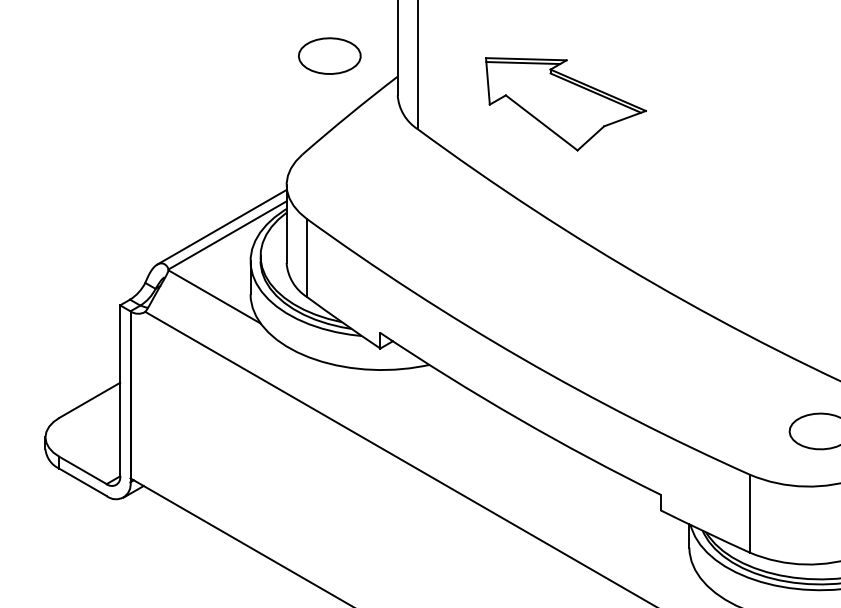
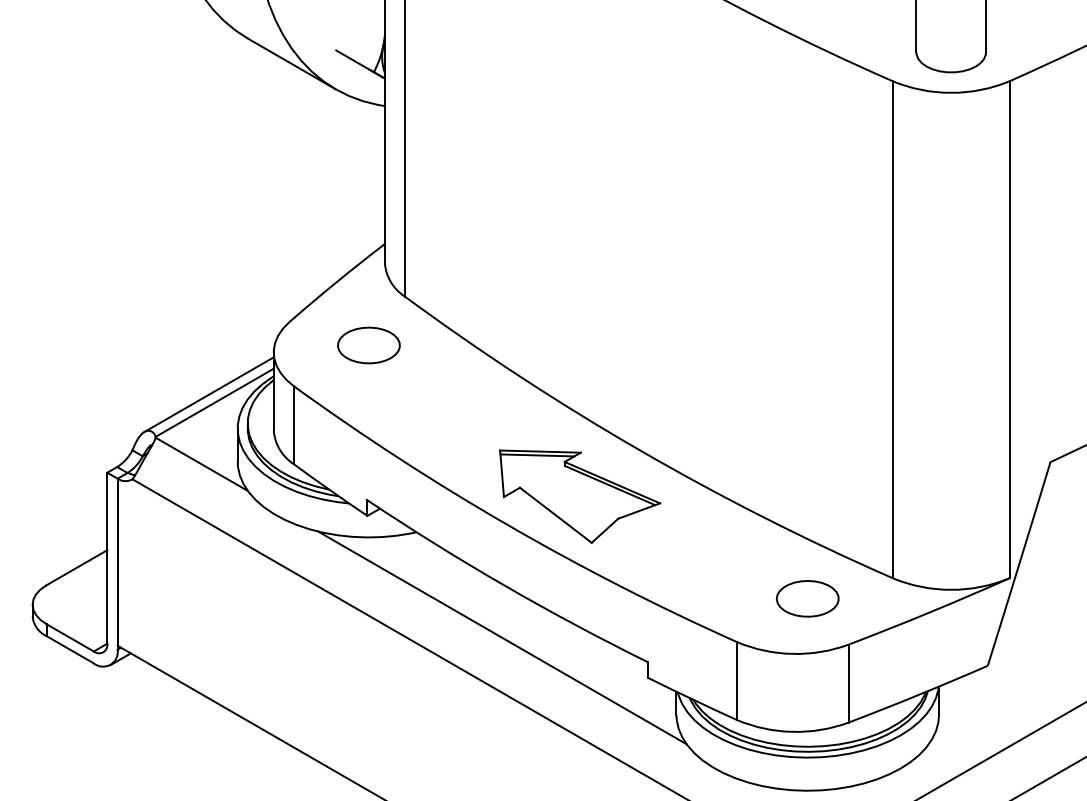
part: (329, 56) -> (368, 345), moved
part: (566, 104) -> (580, 496), moved
line: (515, 470) -> (502, 637), added

